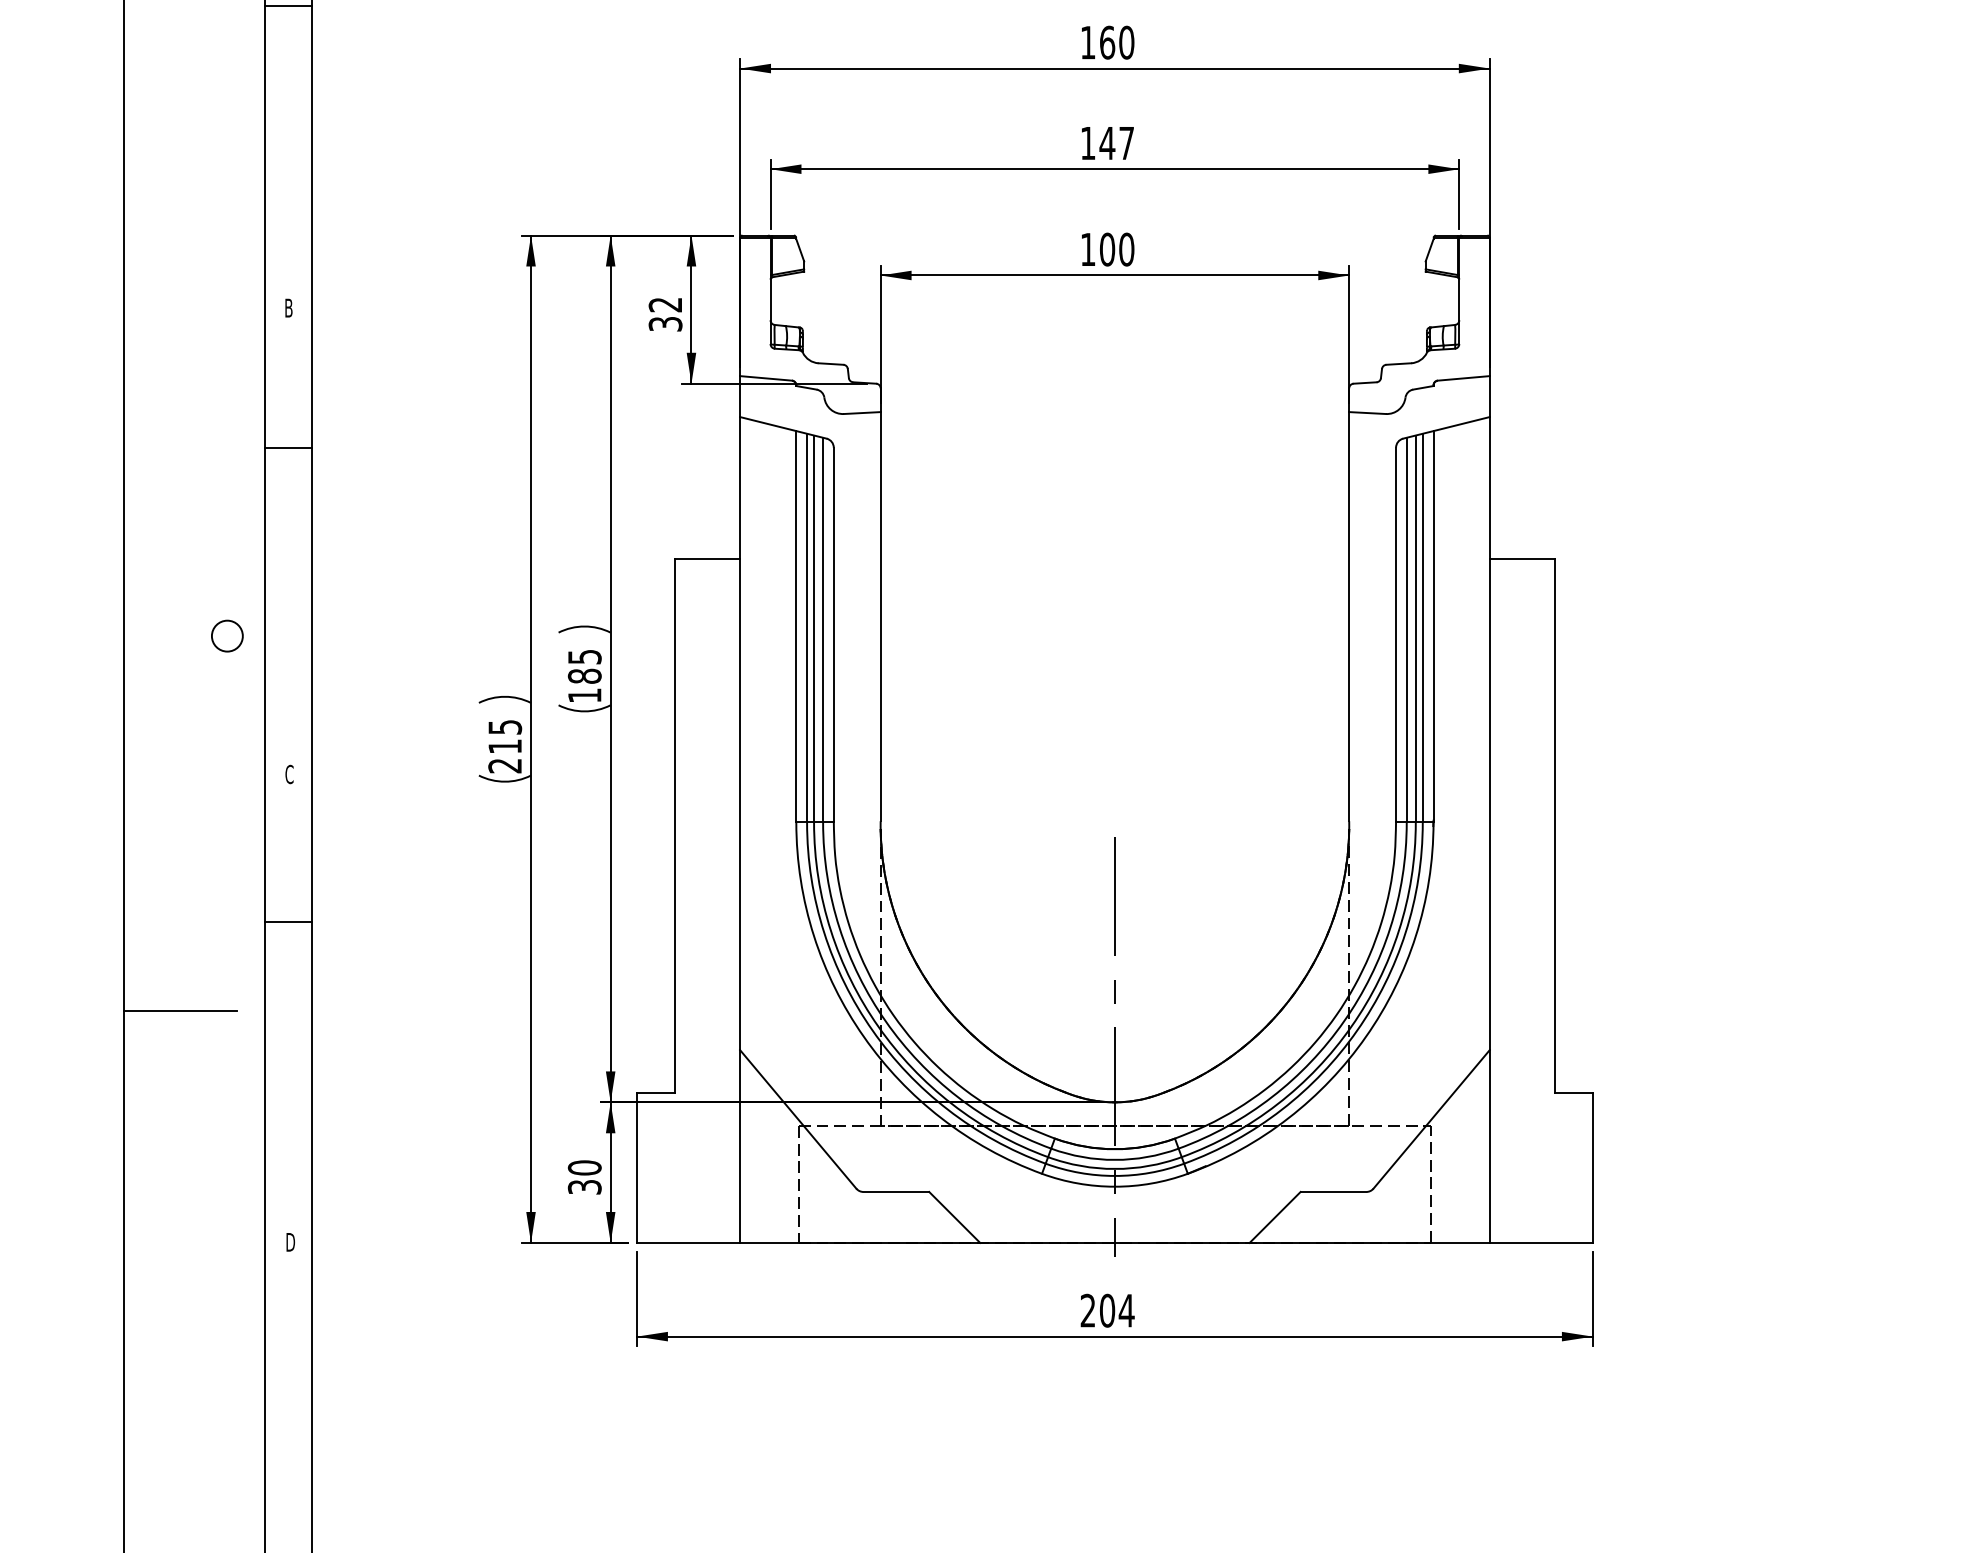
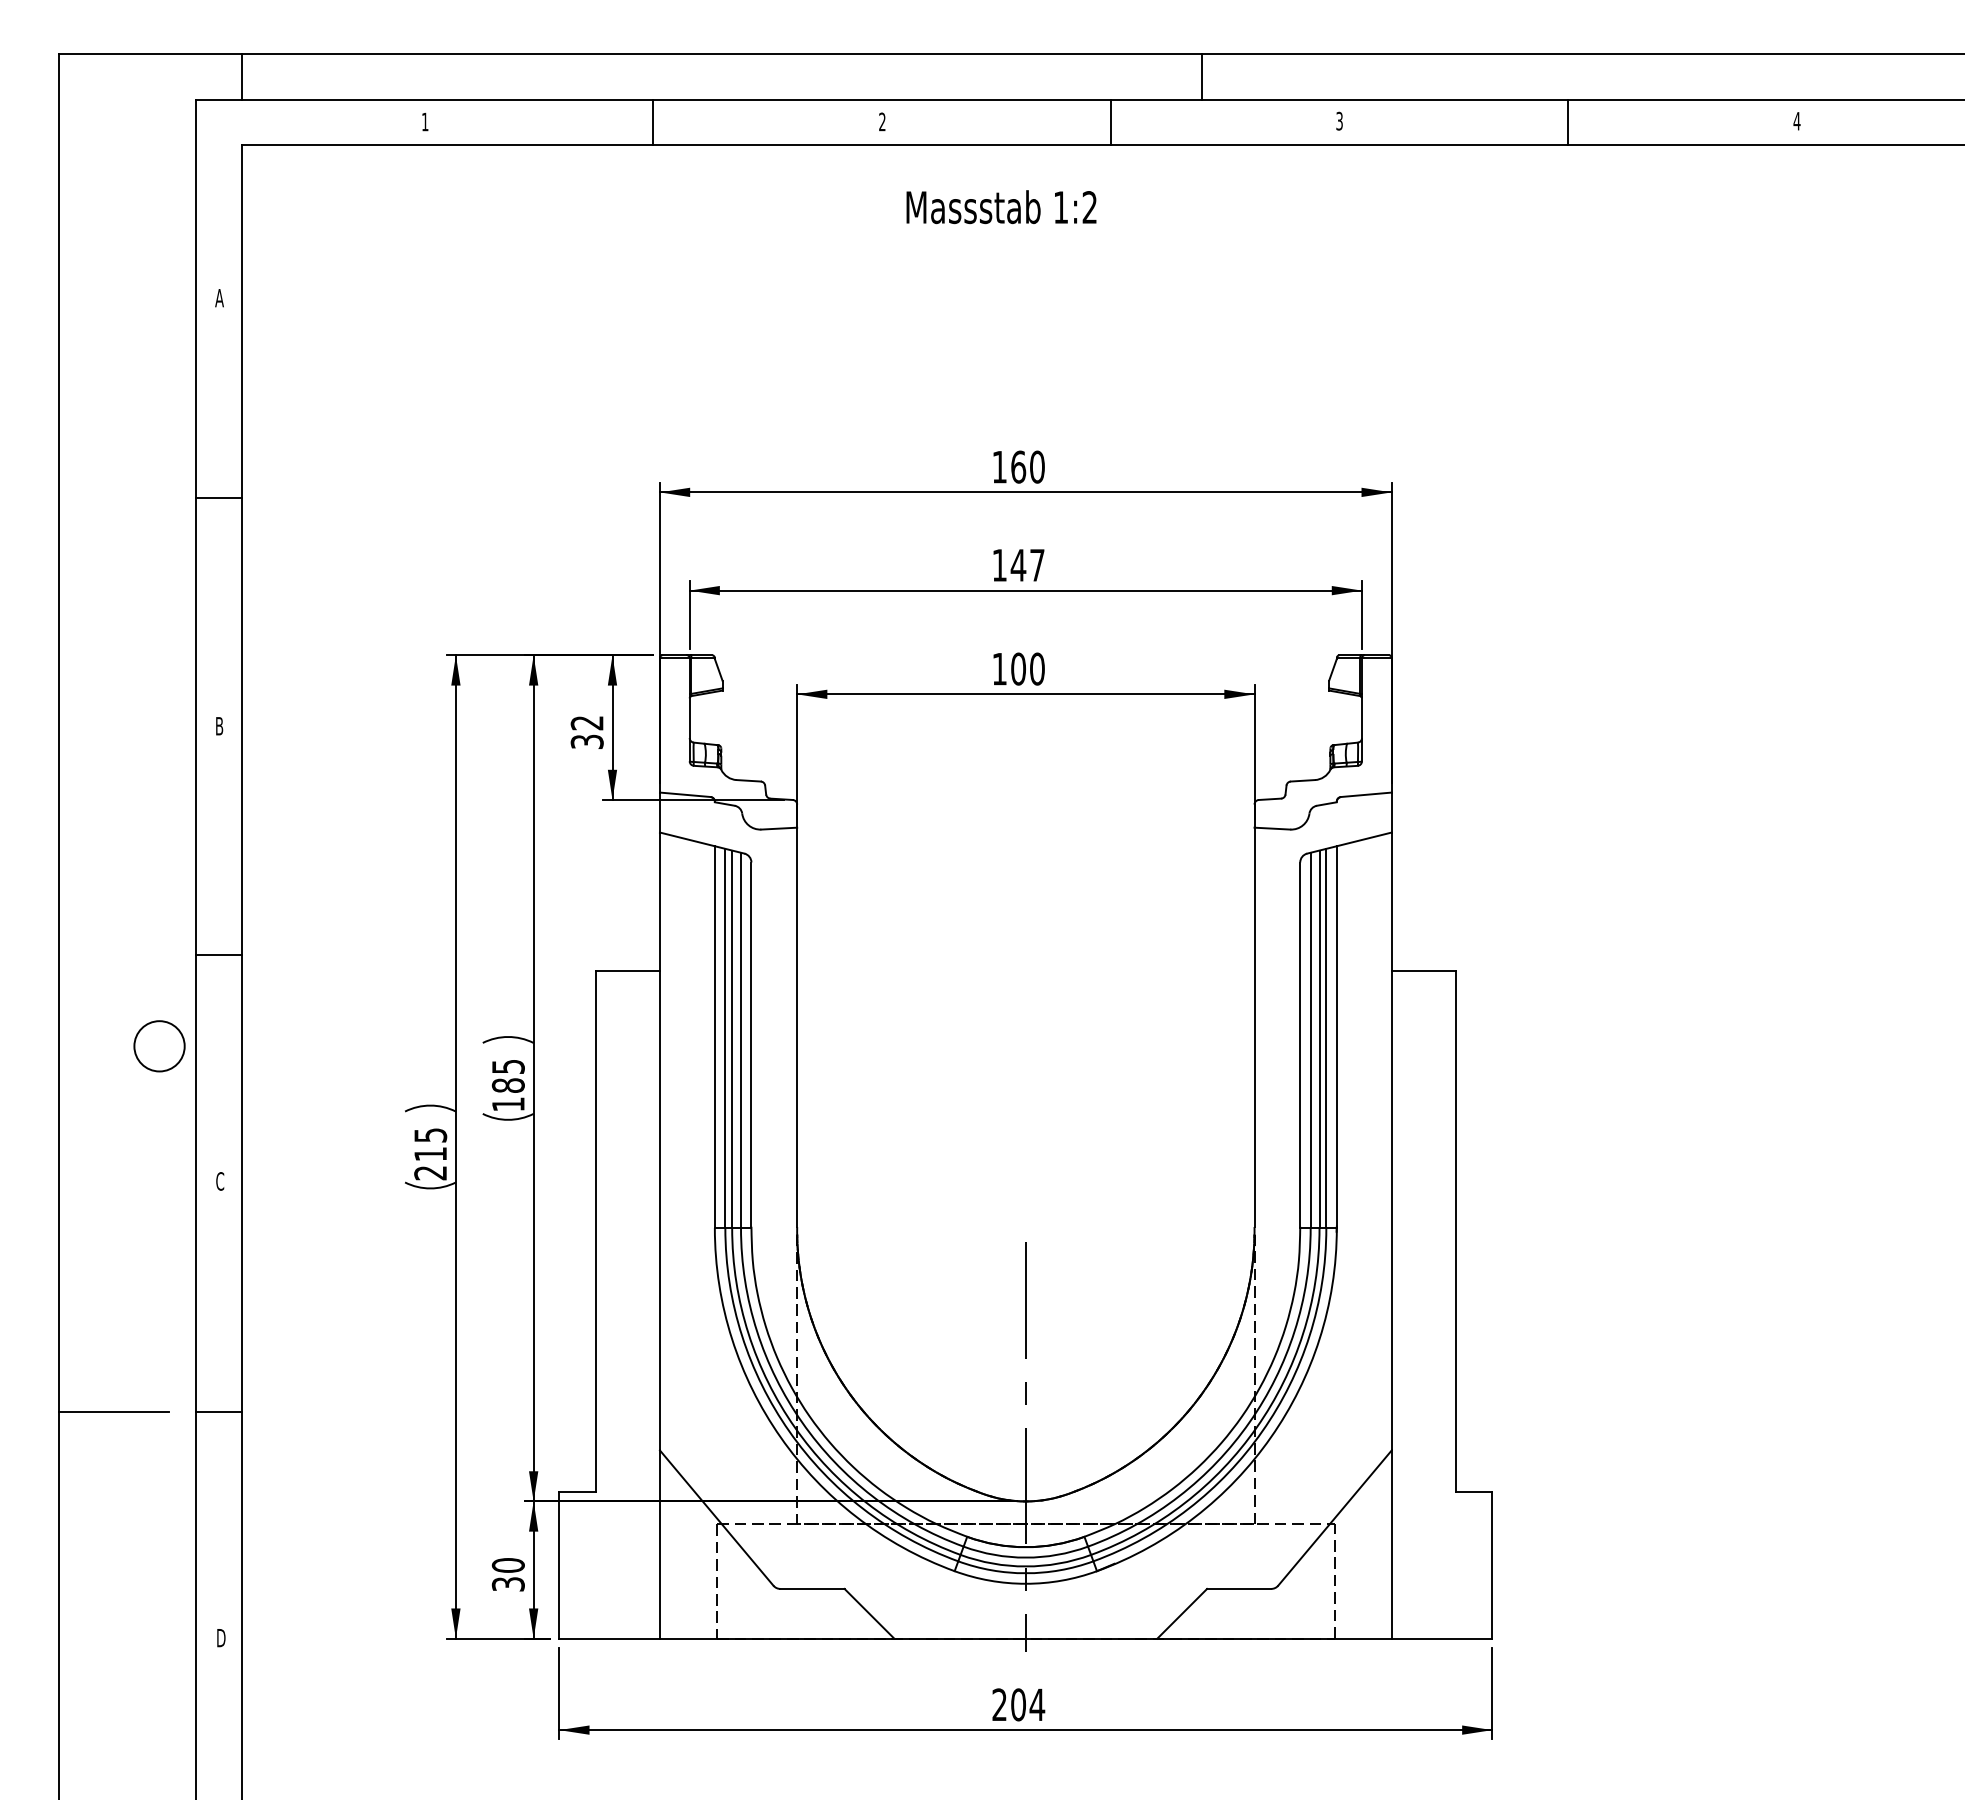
line: (287, 6) -> (218, 497), moved
line: (287, 447) -> (218, 954), moved
circle: (227, 636) -> (159, 1046), size x1.67
line: (287, 922) -> (218, 1412), moved

